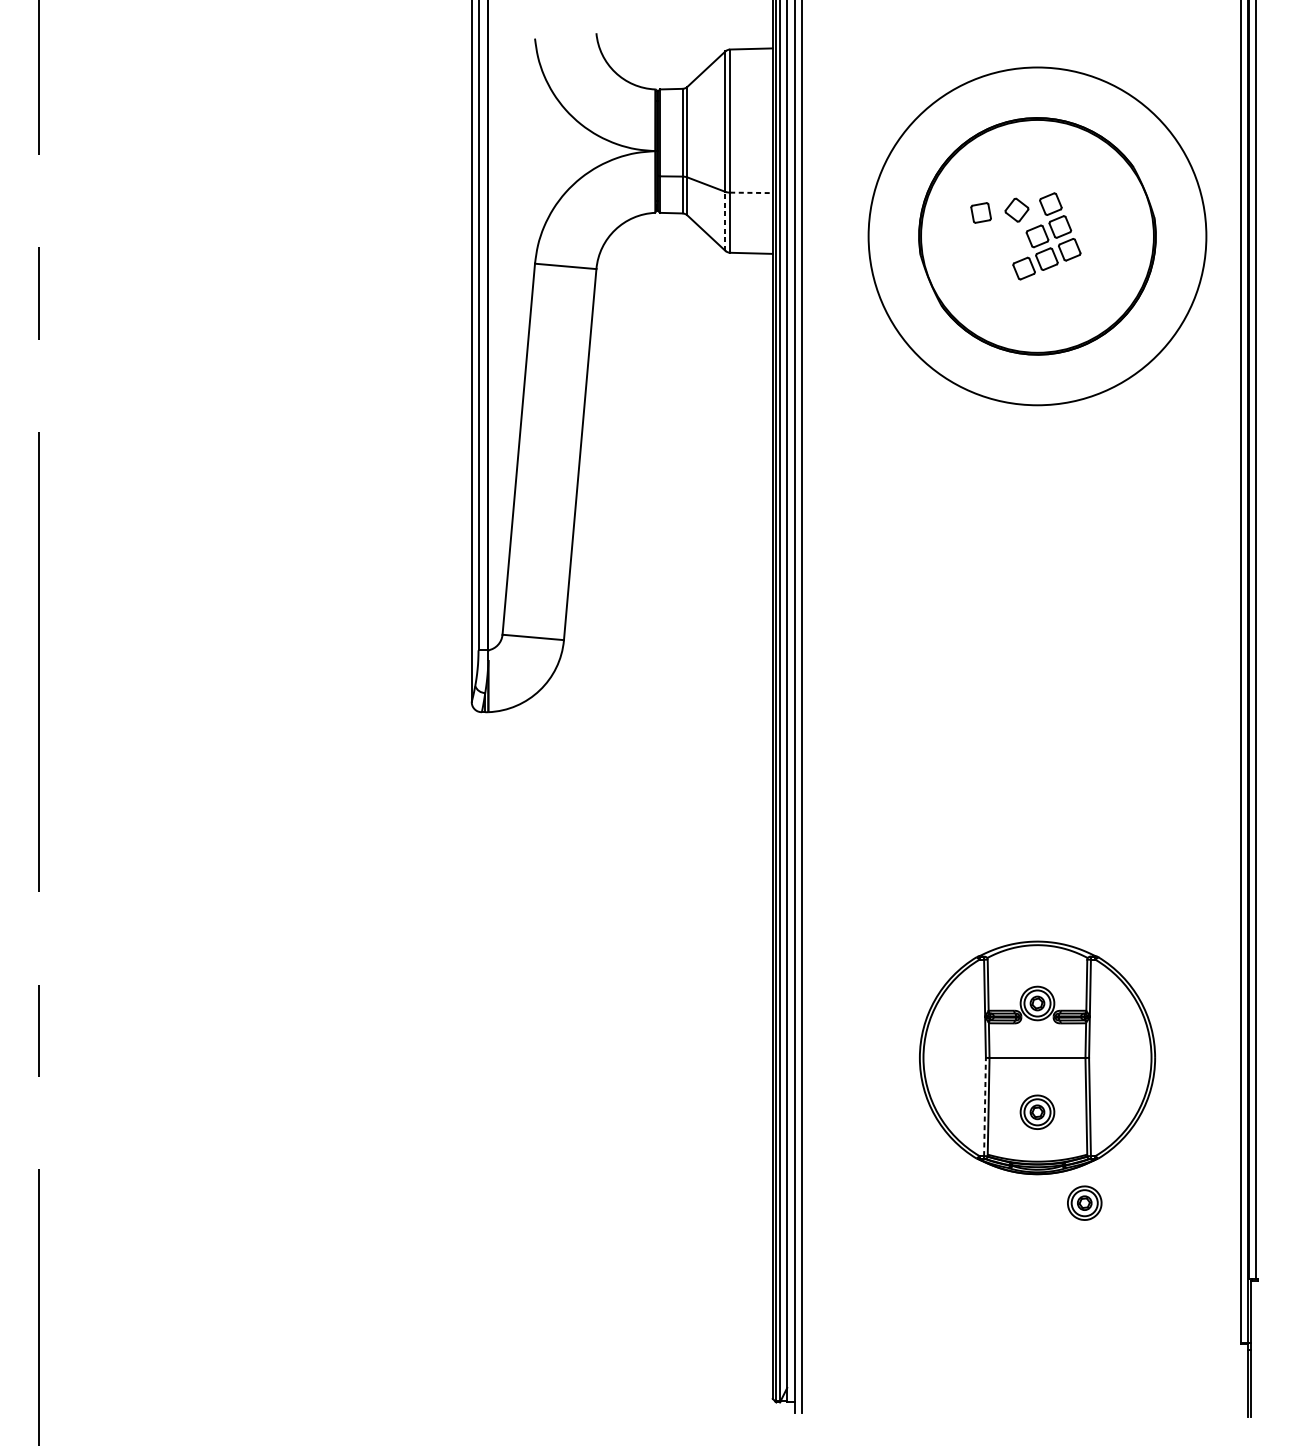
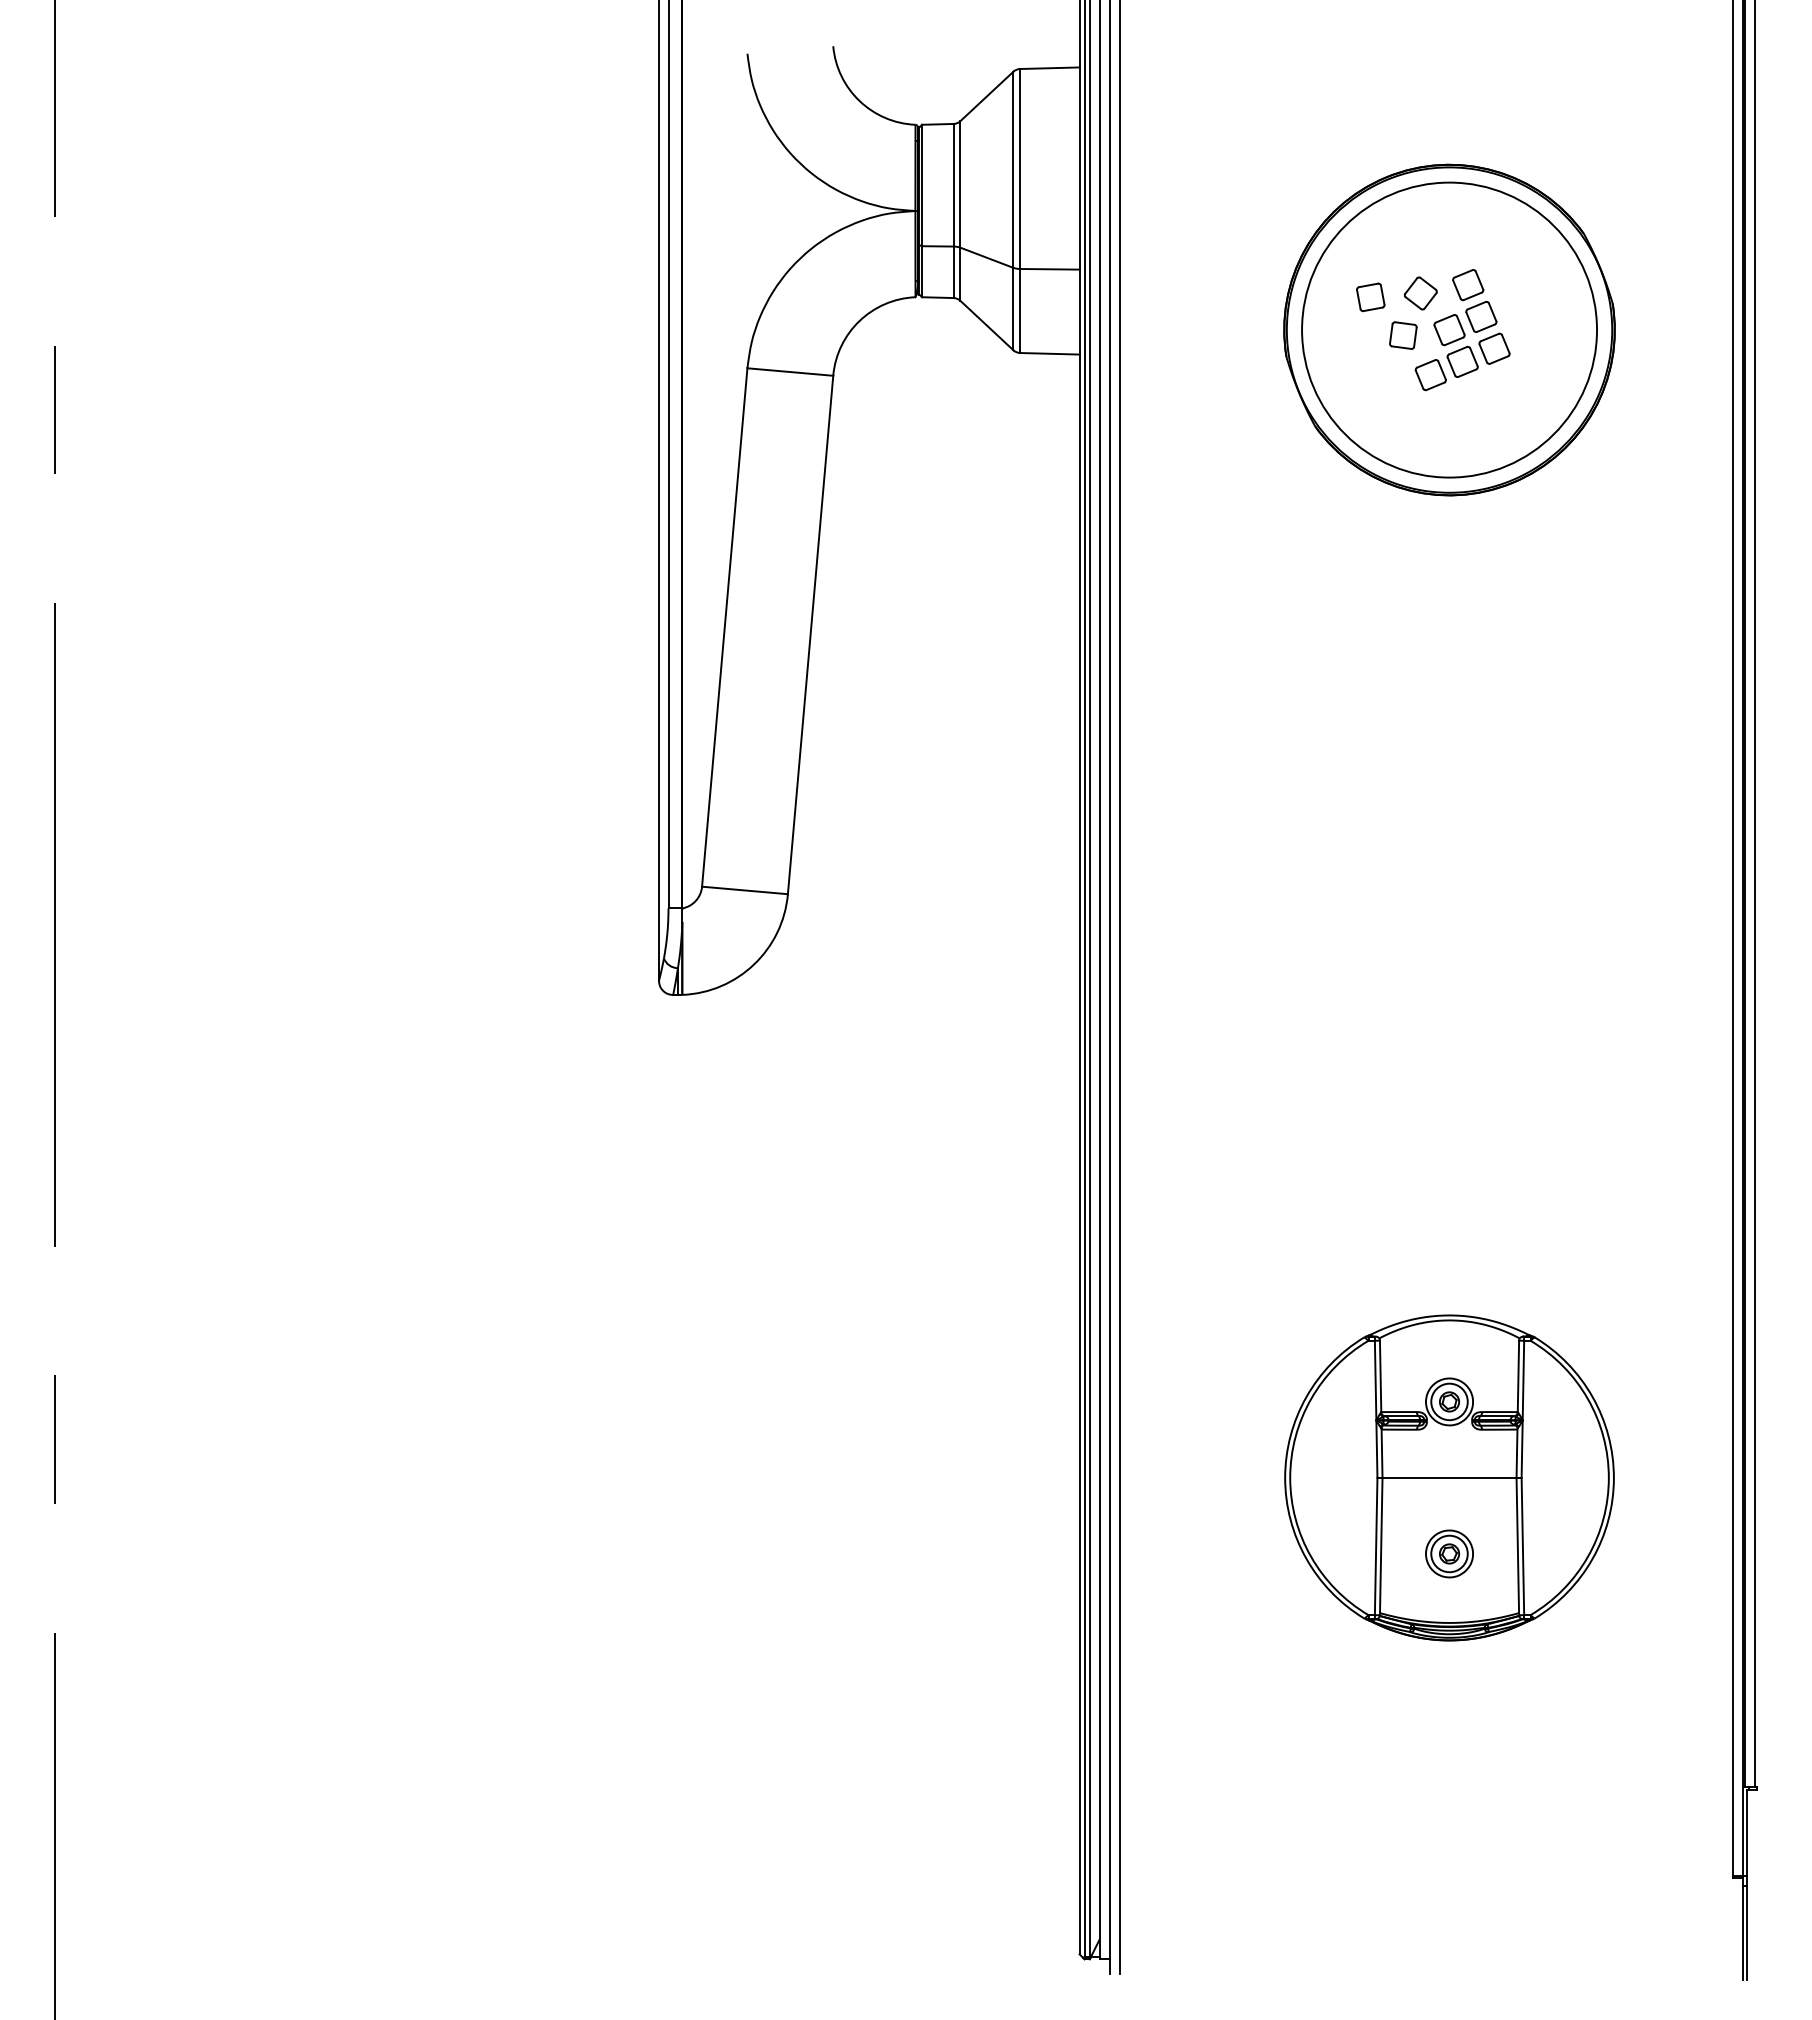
line: (751, 193) -> (1049, 269), dashed -> solid
line: (725, 220) -> (1013, 308), dashed -> solid
circle: (1037, 235) -> (1449, 329), size x0.62
part: (1004, 240) -> (1403, 335), added
line: (985, 1106) -> (1376, 1546), dashed -> solid
part: (1084, 1202) -> (1515, 1680), removed

